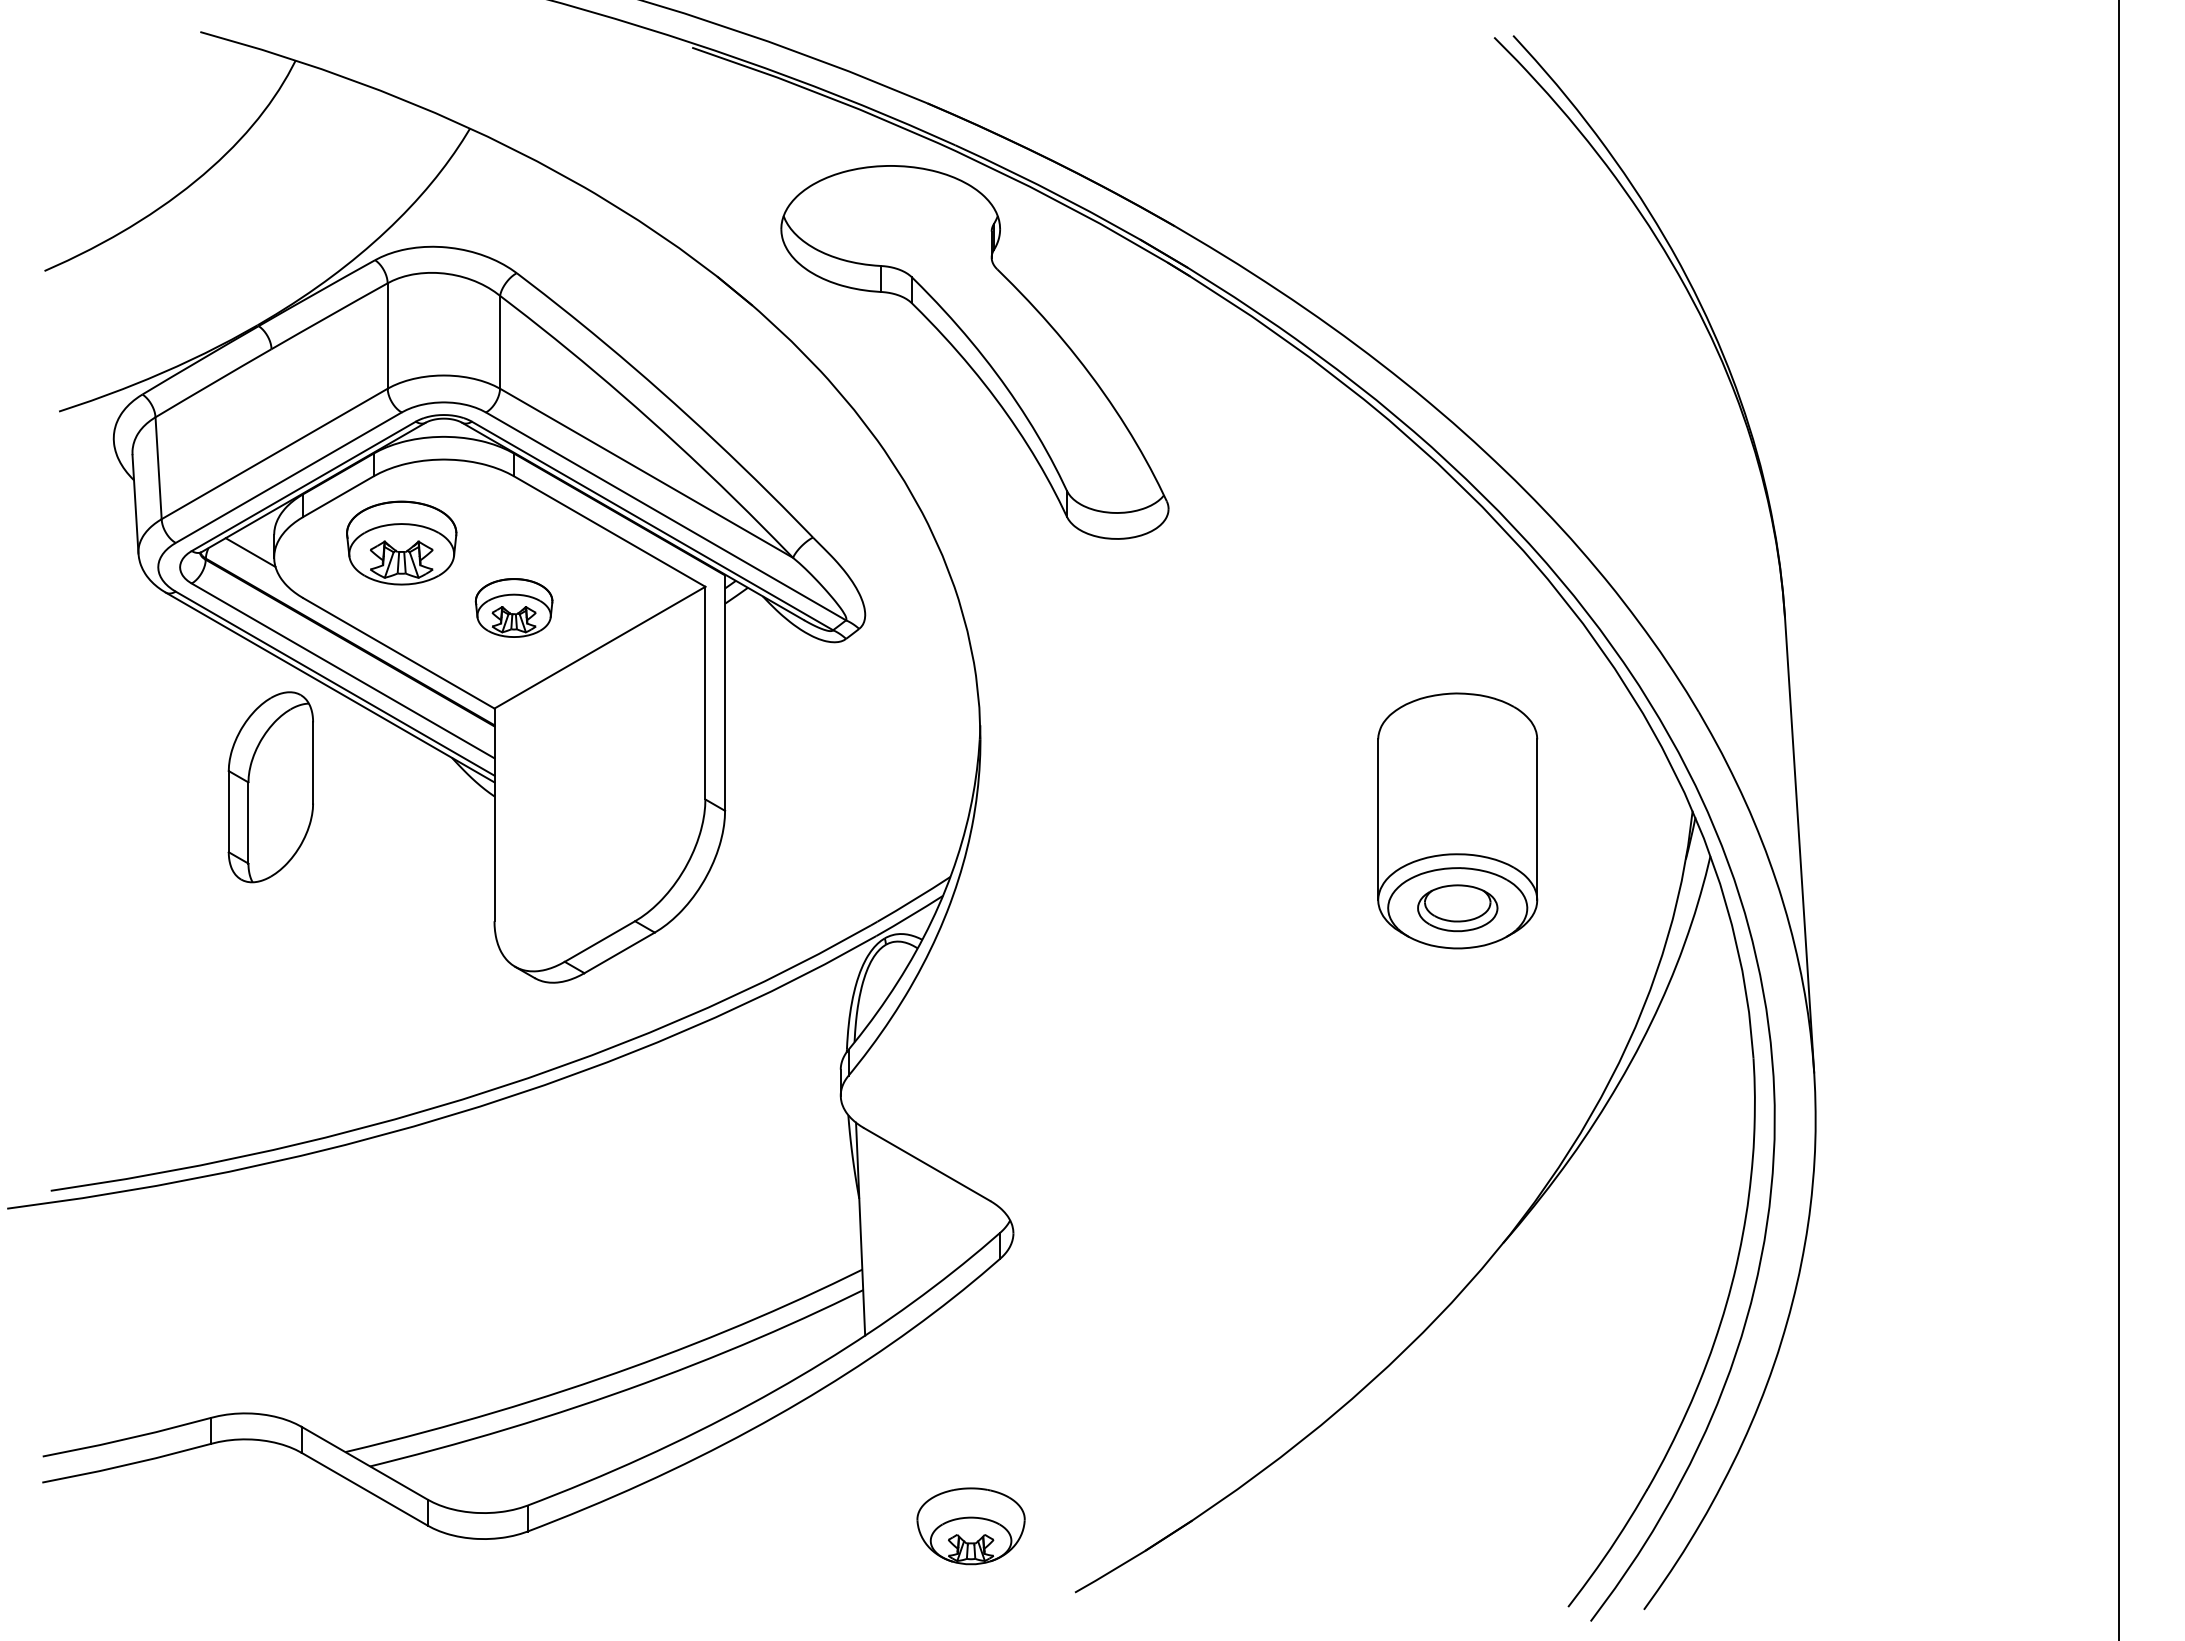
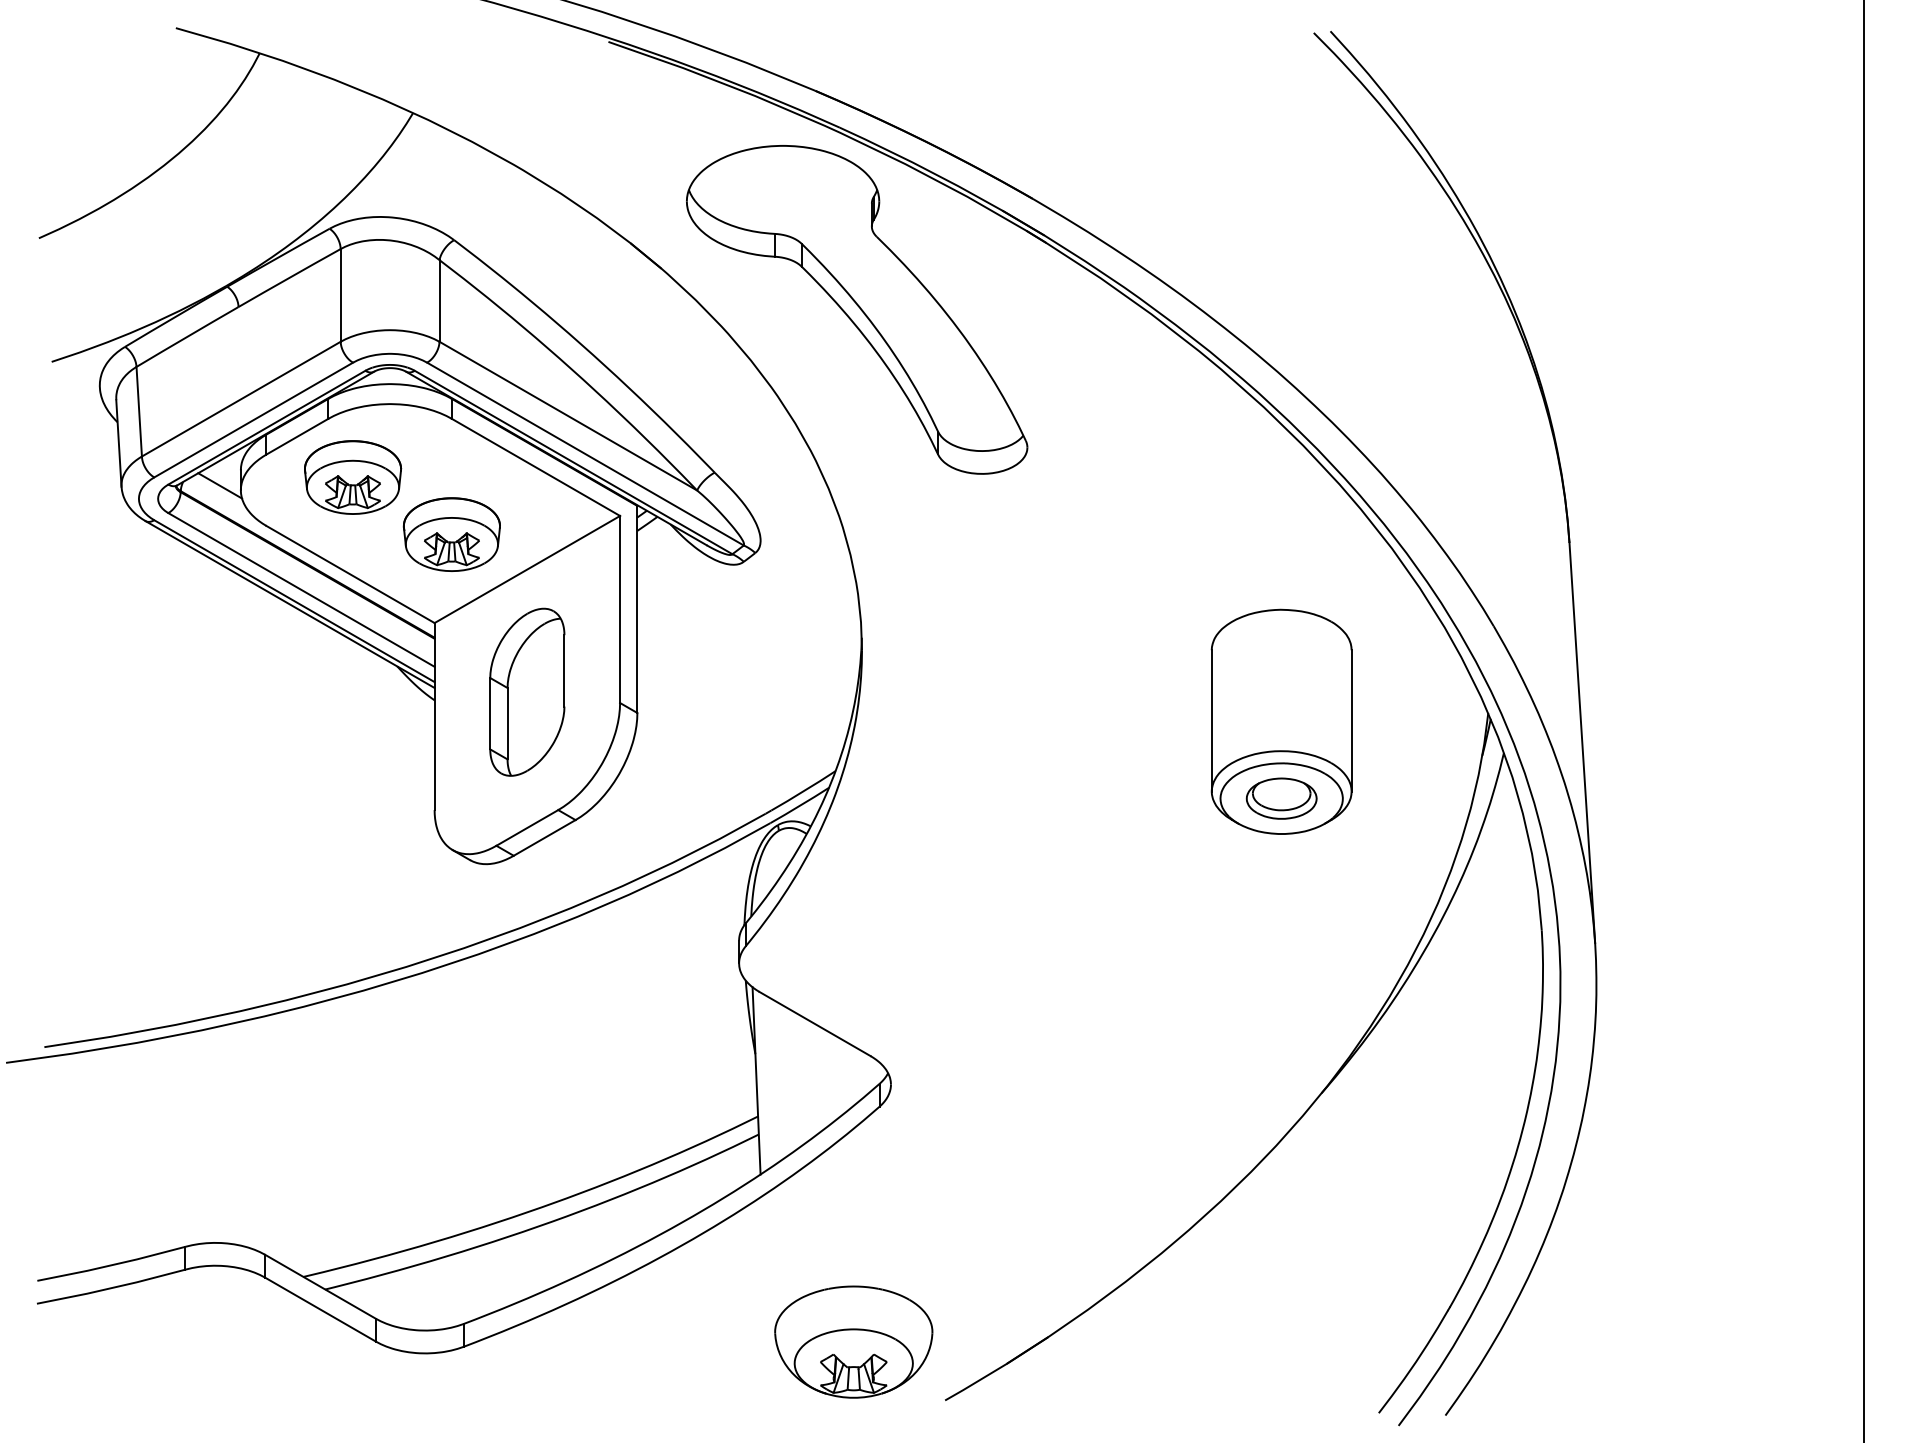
part: (513, 607) -> (451, 534), size x1.43
part: (270, 787) -> (526, 692), moved
part: (970, 1526) -> (853, 1342), size x1.67

